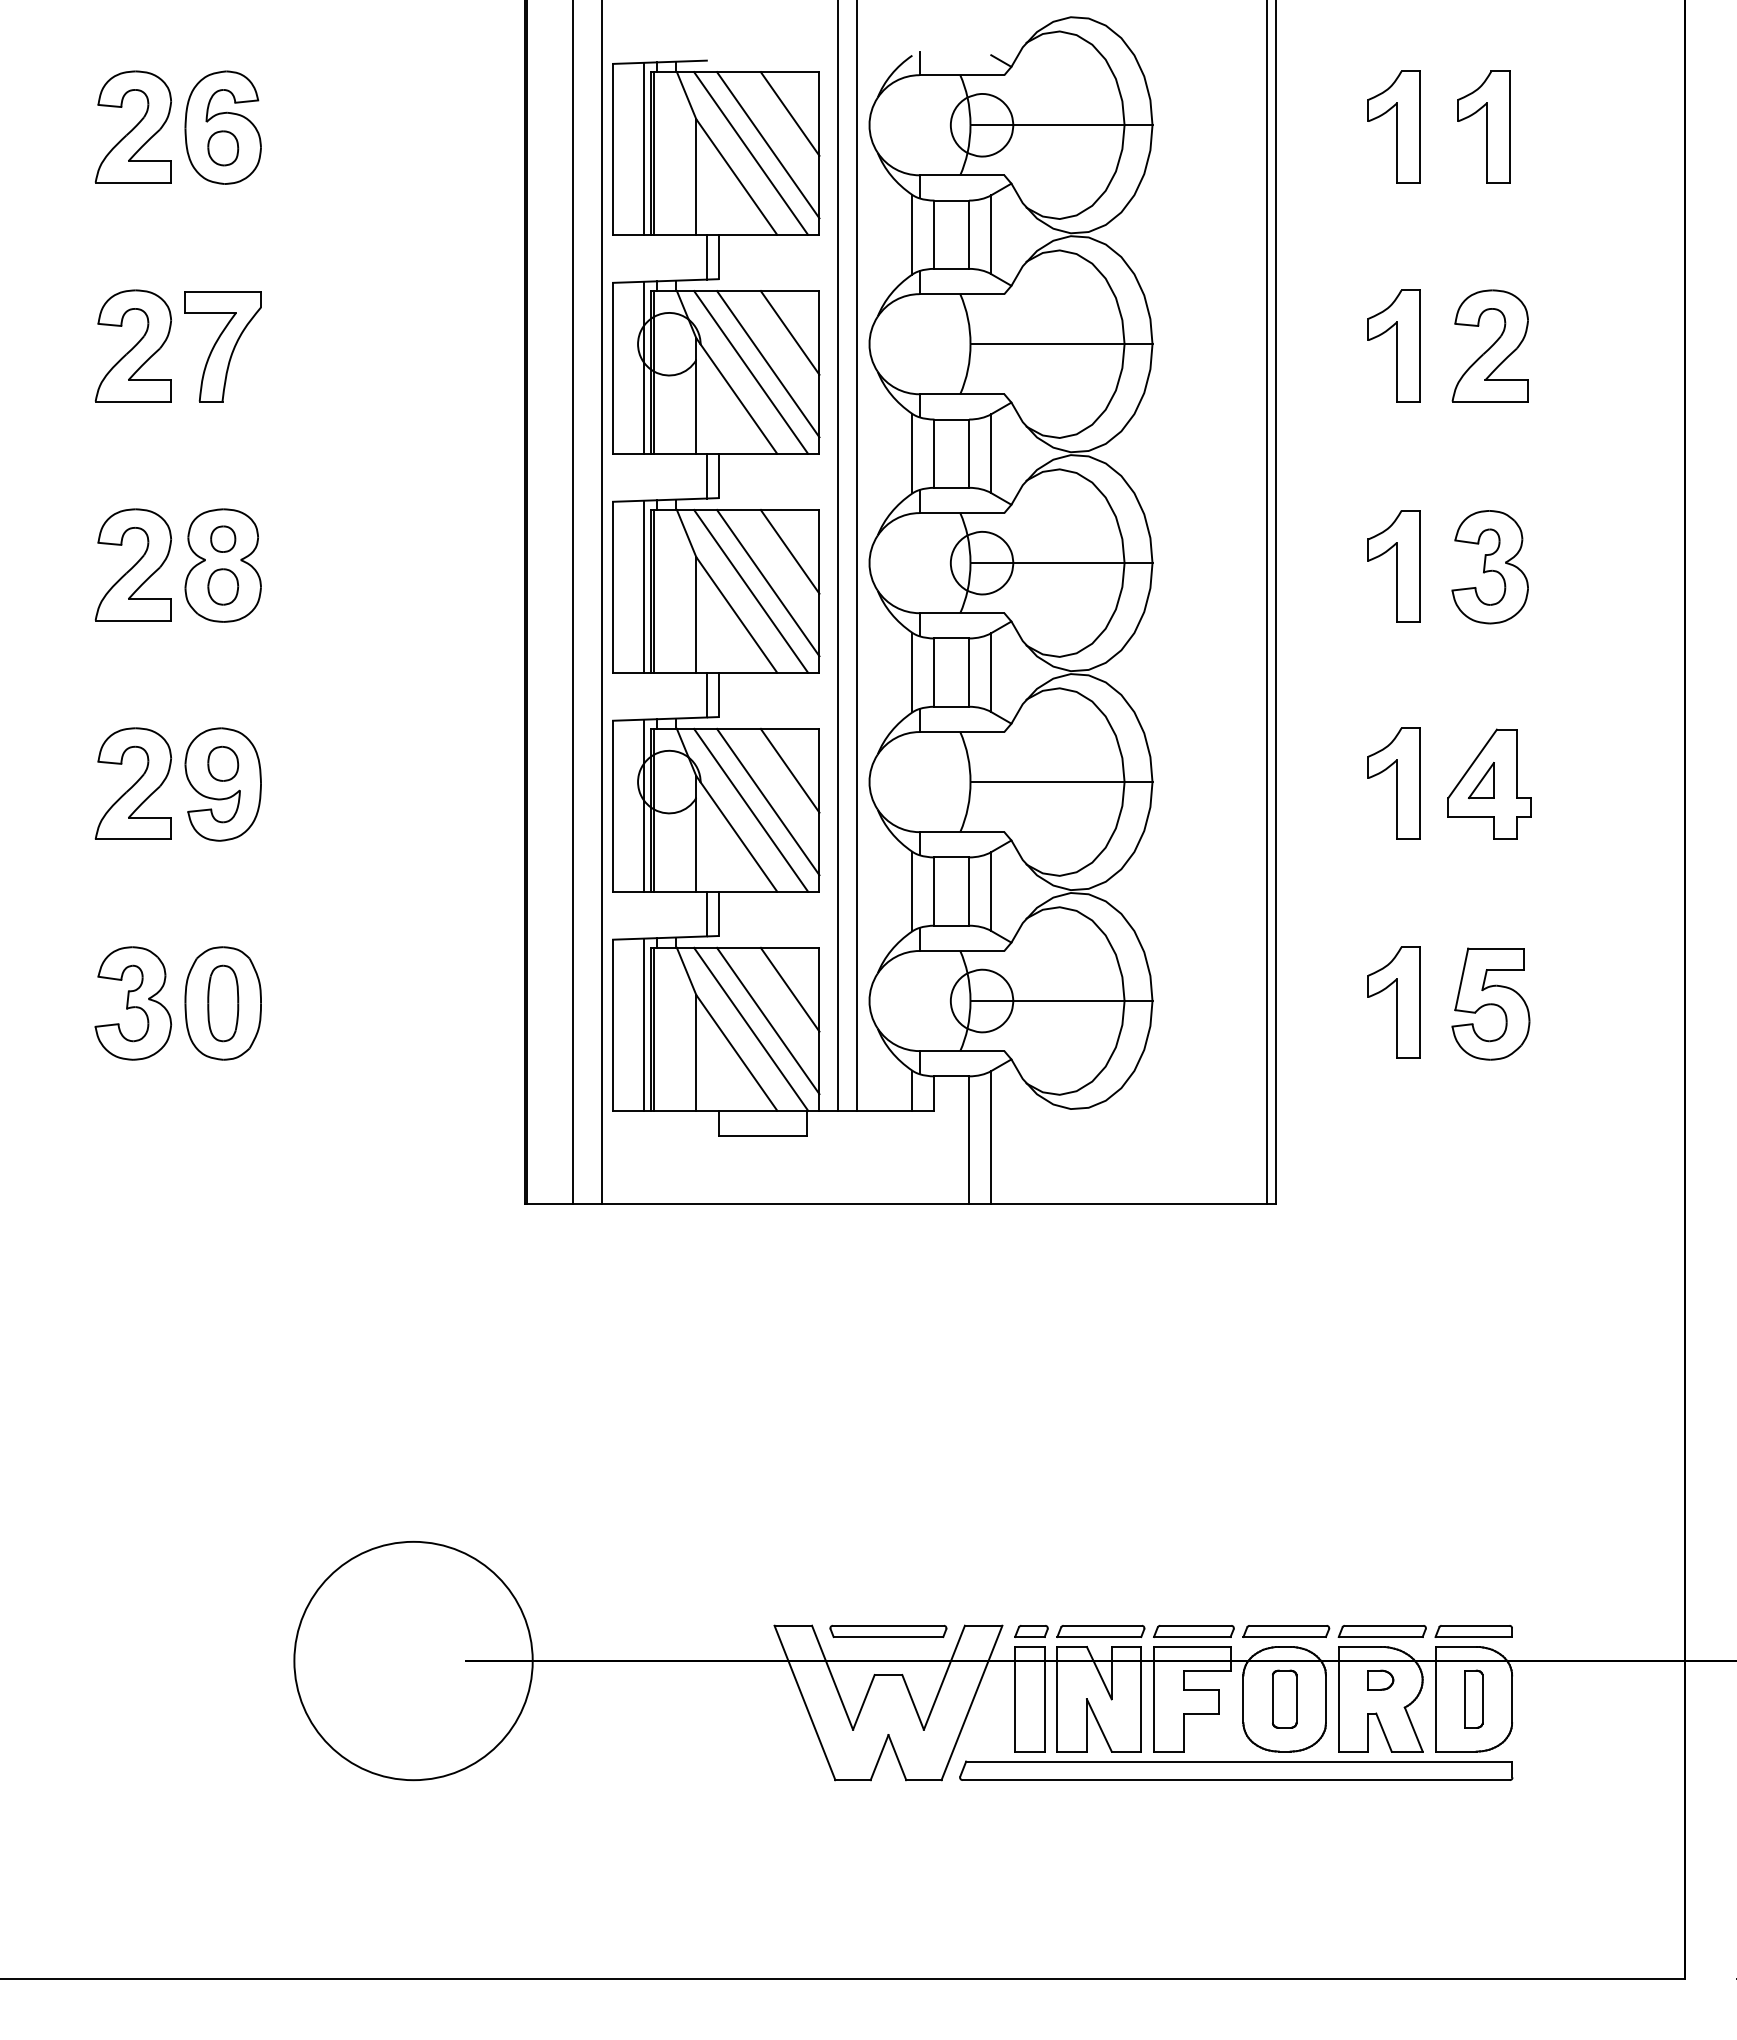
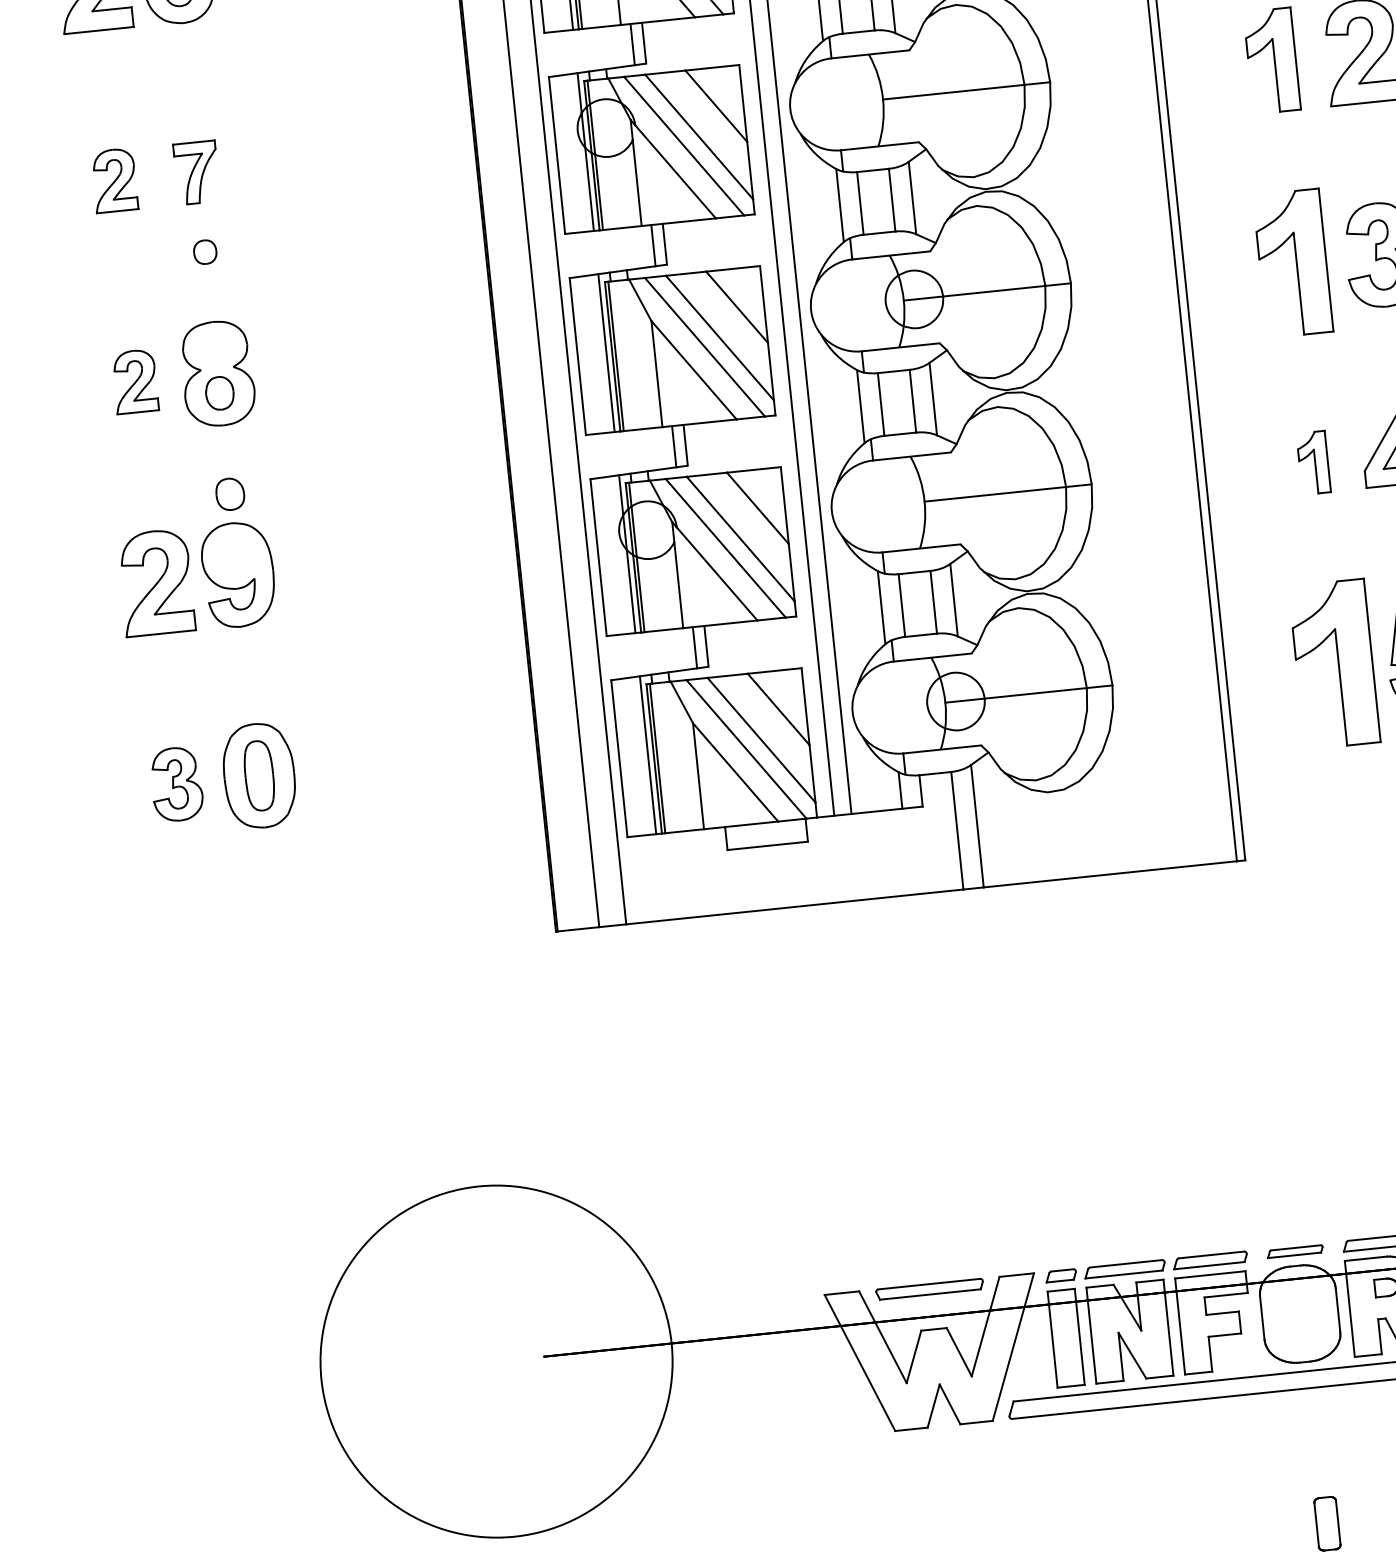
part: (133, 345) -> (114, 180), size x0.6
part: (222, 346) -> (196, 172), size x0.6
part: (223, 538) -> (205, 251), moved
part: (132, 564) -> (134, 381), size x0.6
part: (1393, 566) -> (1292, 263), size x1.4
part: (223, 763) -> (230, 493), moved
part: (1393, 783) -> (1313, 462), size x0.6
part: (1393, 1002) -> (1333, 663), size x1.6
part: (133, 1003) -> (176, 784), size x0.7
part: (1286, 1631) -> (1295, 1251), size x0.7
circle: (413, 1660) -> (496, 1361), size x1.6
part: (1284, 1698) -> (1327, 1523), moved

